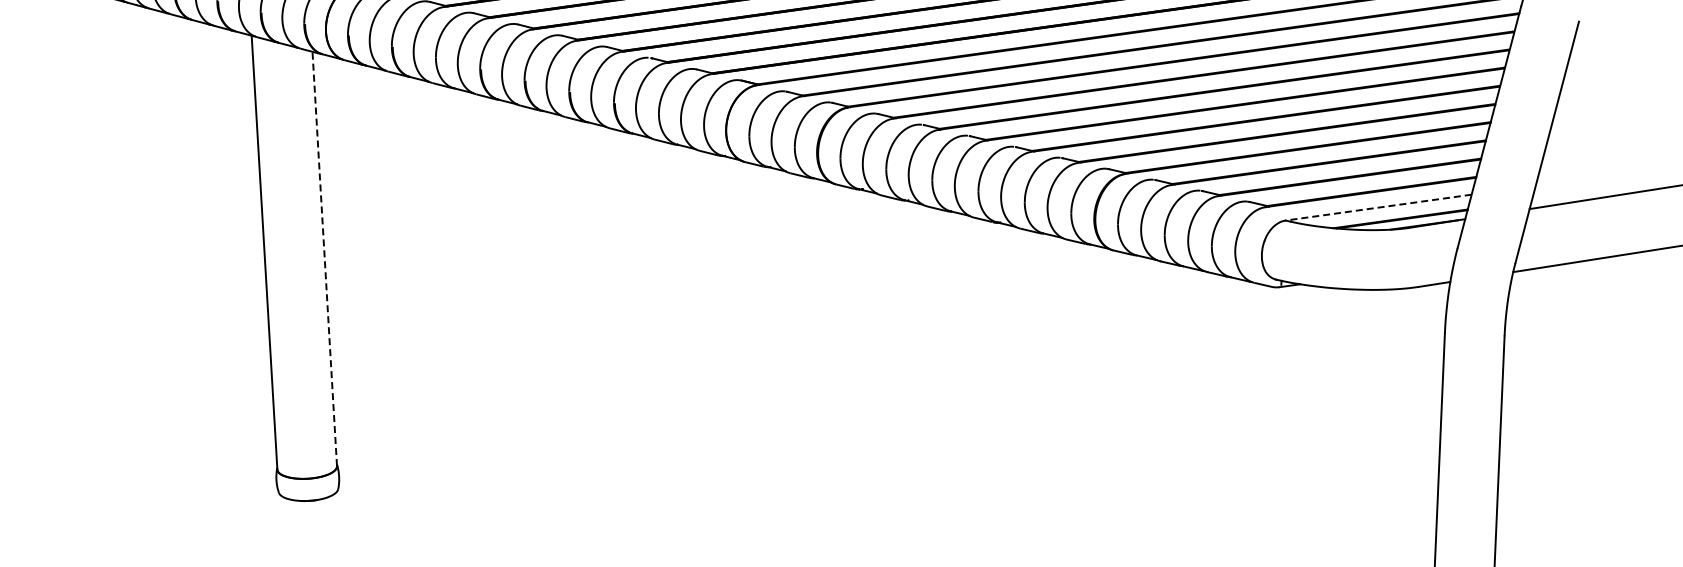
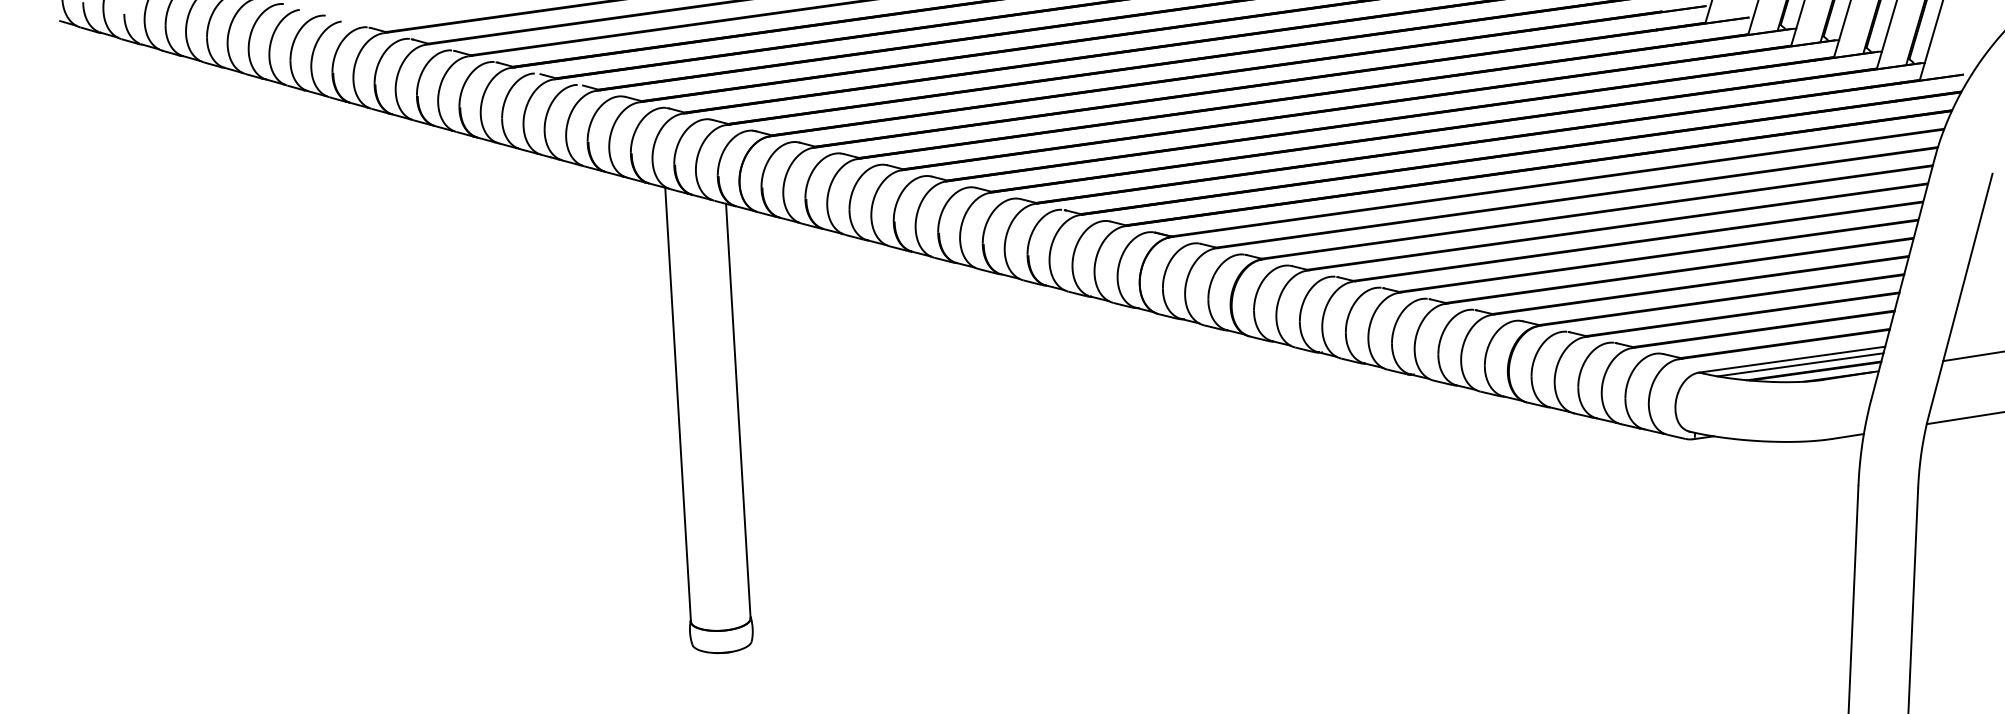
line: (1378, 207) -> (1792, 359), dashed -> solid
line: (1386, 212) -> (1800, 364), added
line: (324, 258) -> (738, 410), dashed -> solid

